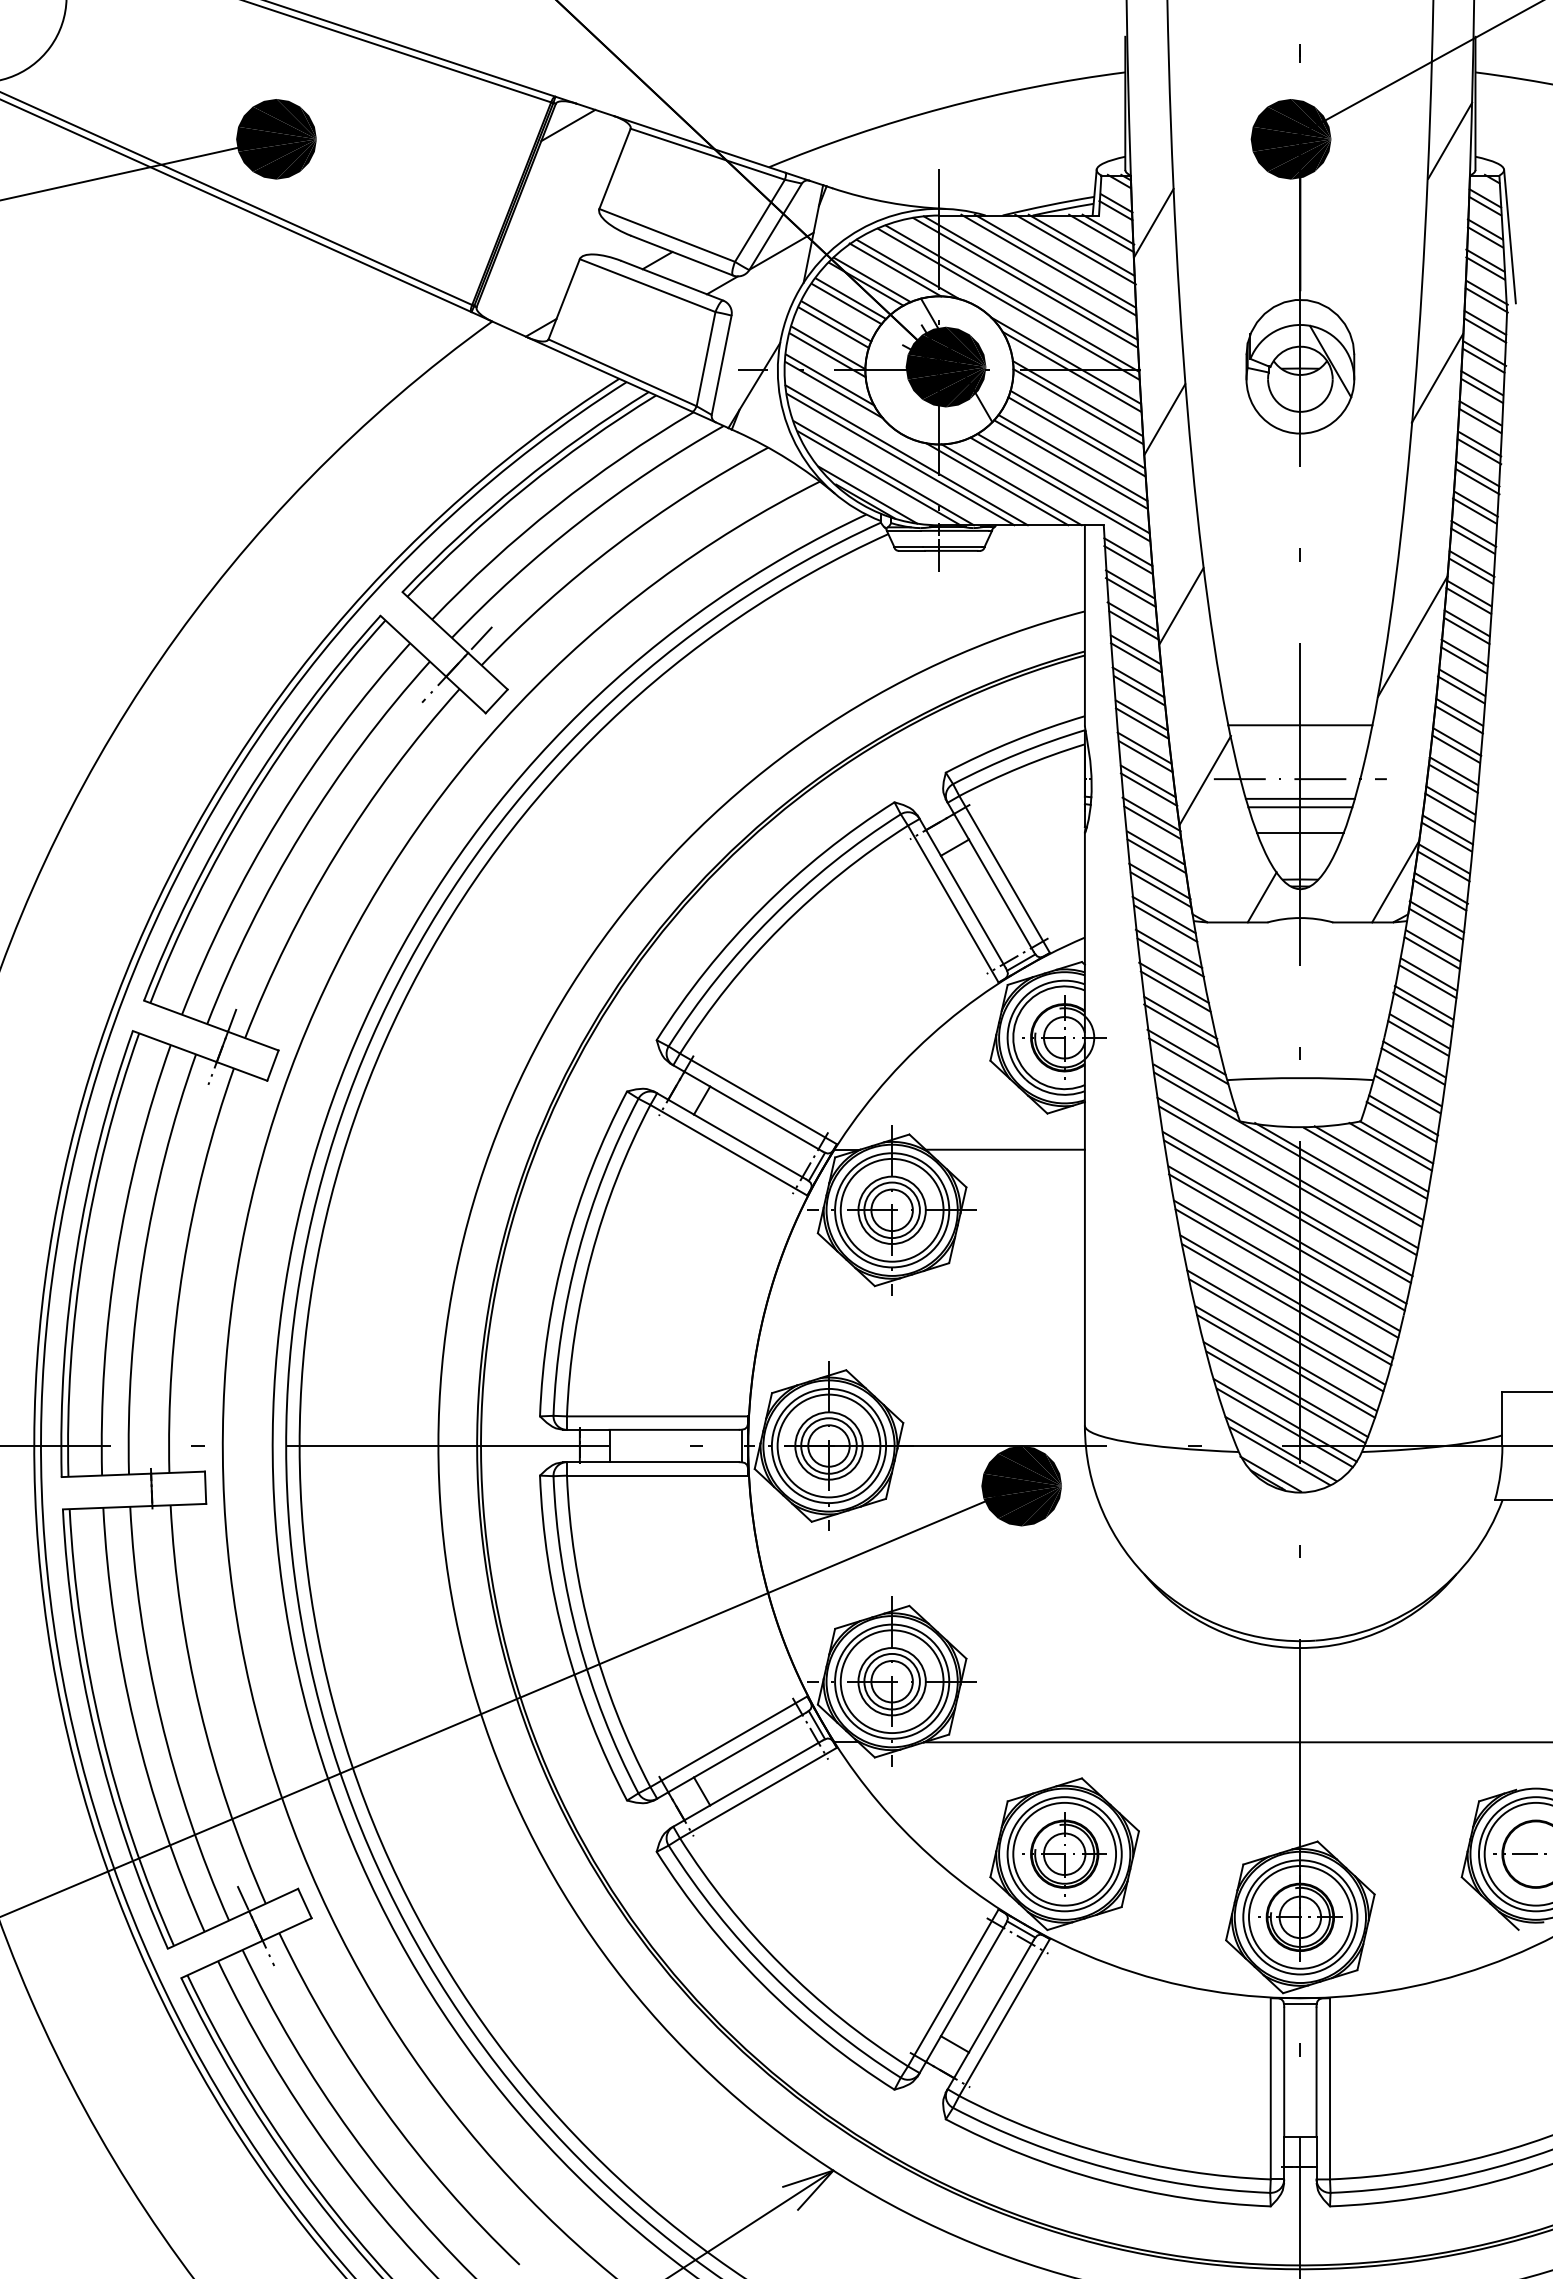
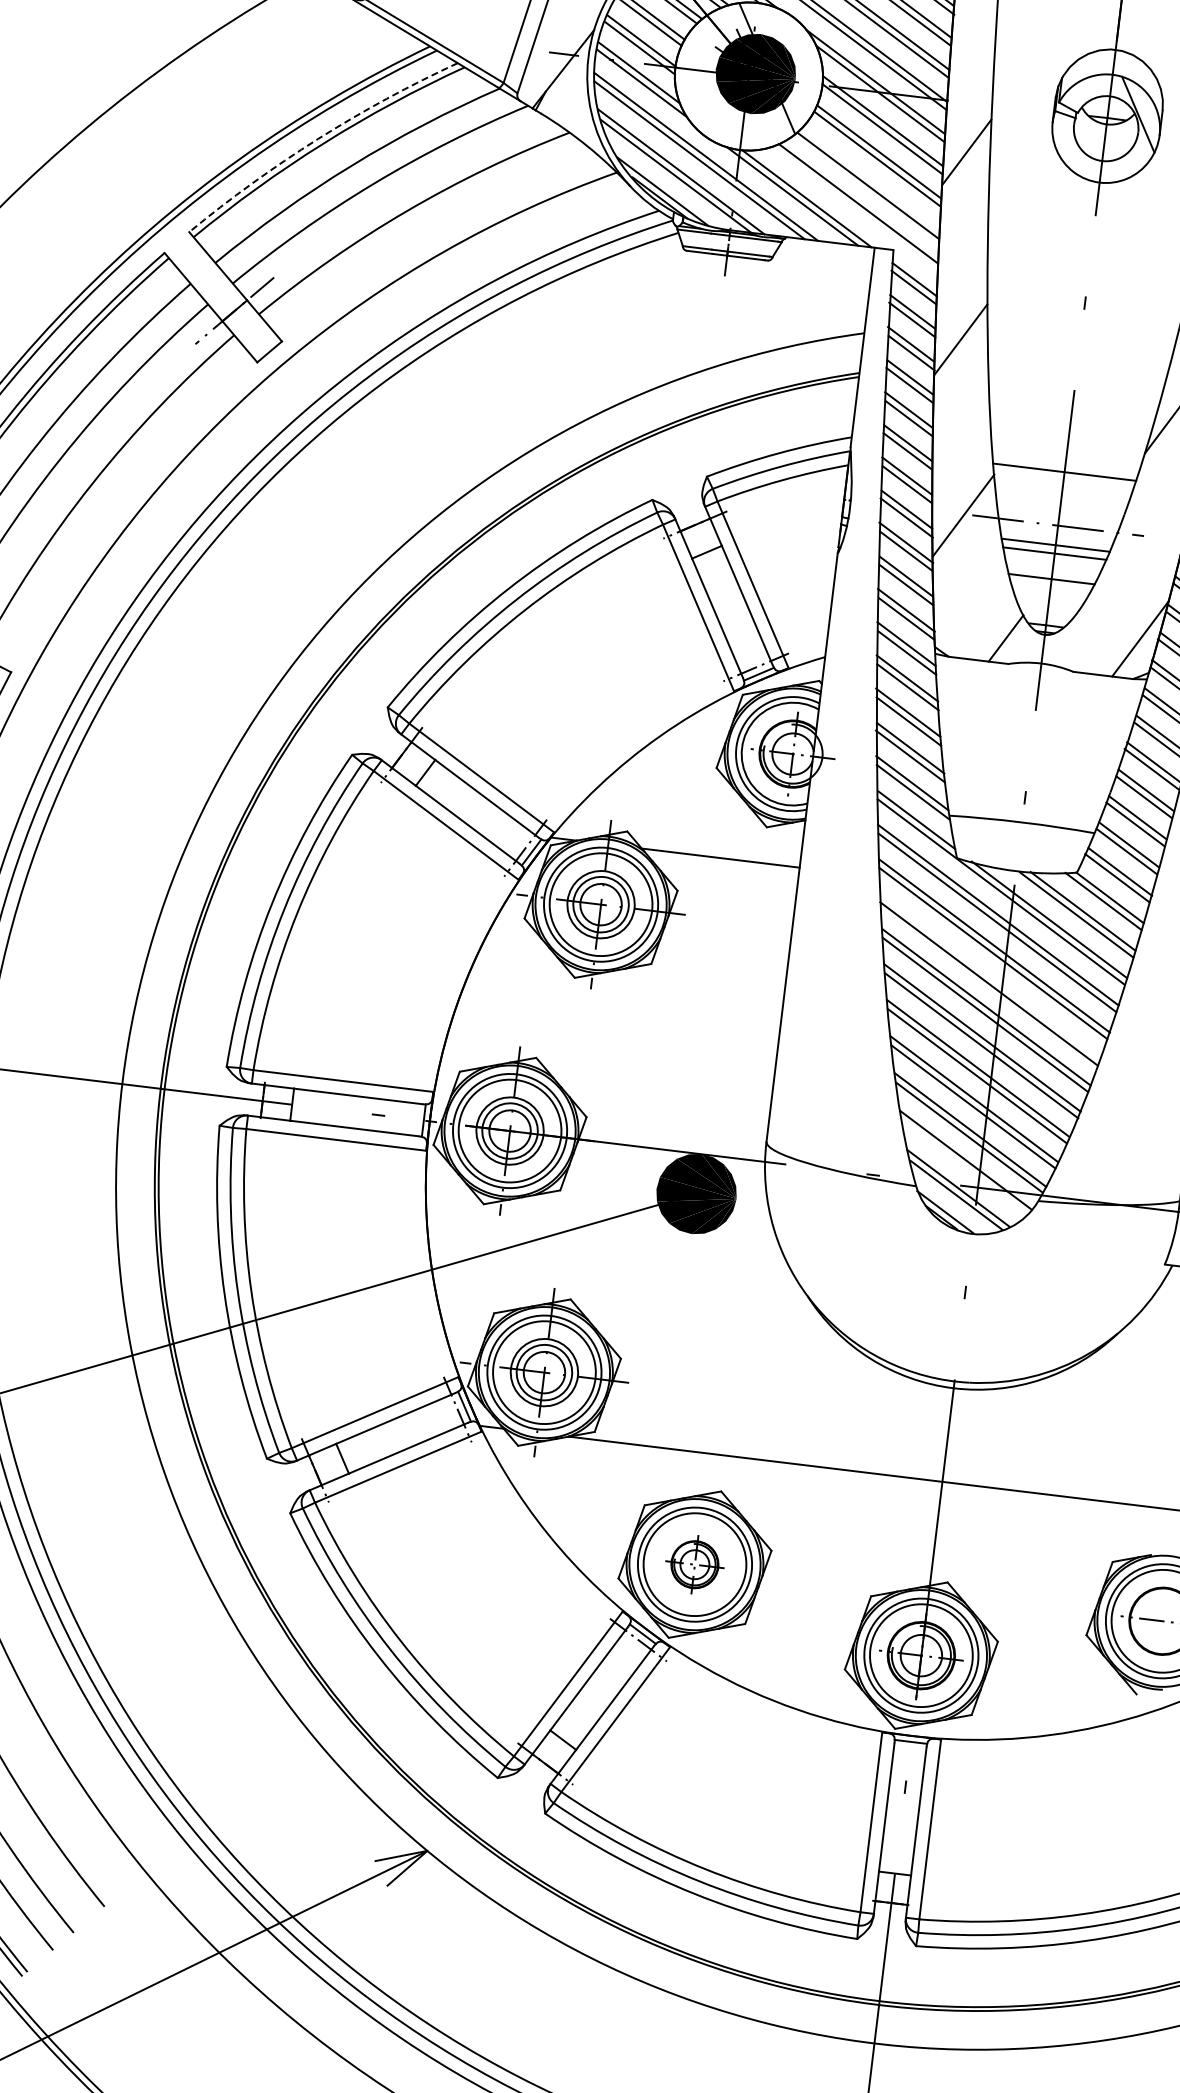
line: (1072, 458) -> (870, 179), removed
arc: (519, 484) -> (318, 139), solid -> dashed
line: (1059, 488) -> (853, 208), removed
line: (1287, 1234) -> (990, 976), removed
line: (1284, 1427) -> (964, 1167), removed
part: (1064, 1854) -> (694, 1564), size x0.7

